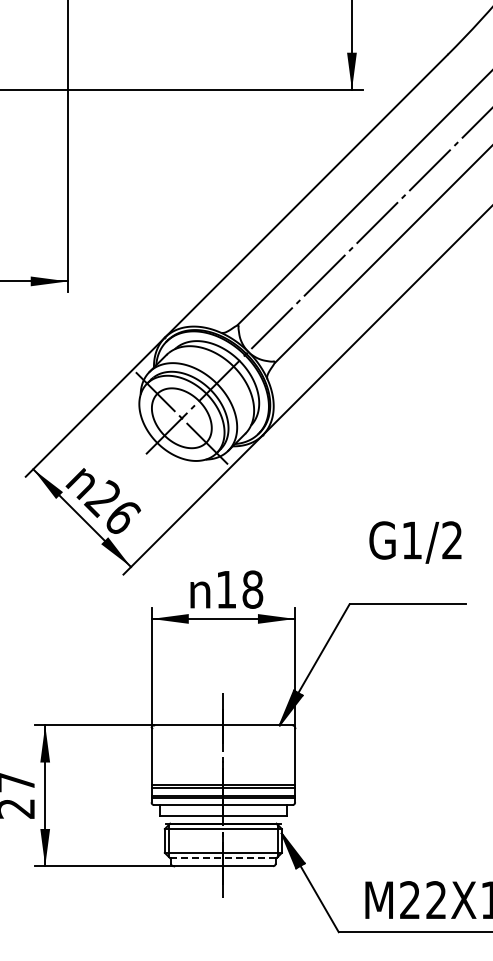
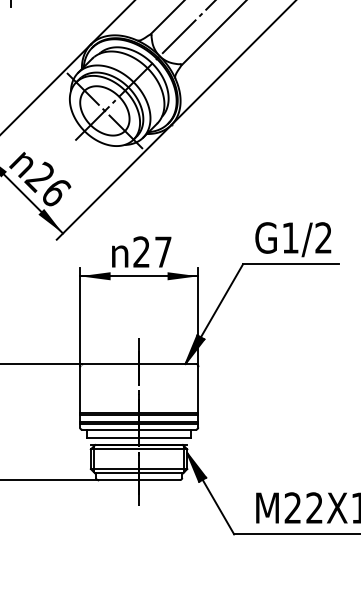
text: (415, 542) -> (293, 239), moved
text: (239, 589) -> (152, 252), 18 -> 27
line: (222, 858) -> (138, 473), dashed -> solid

